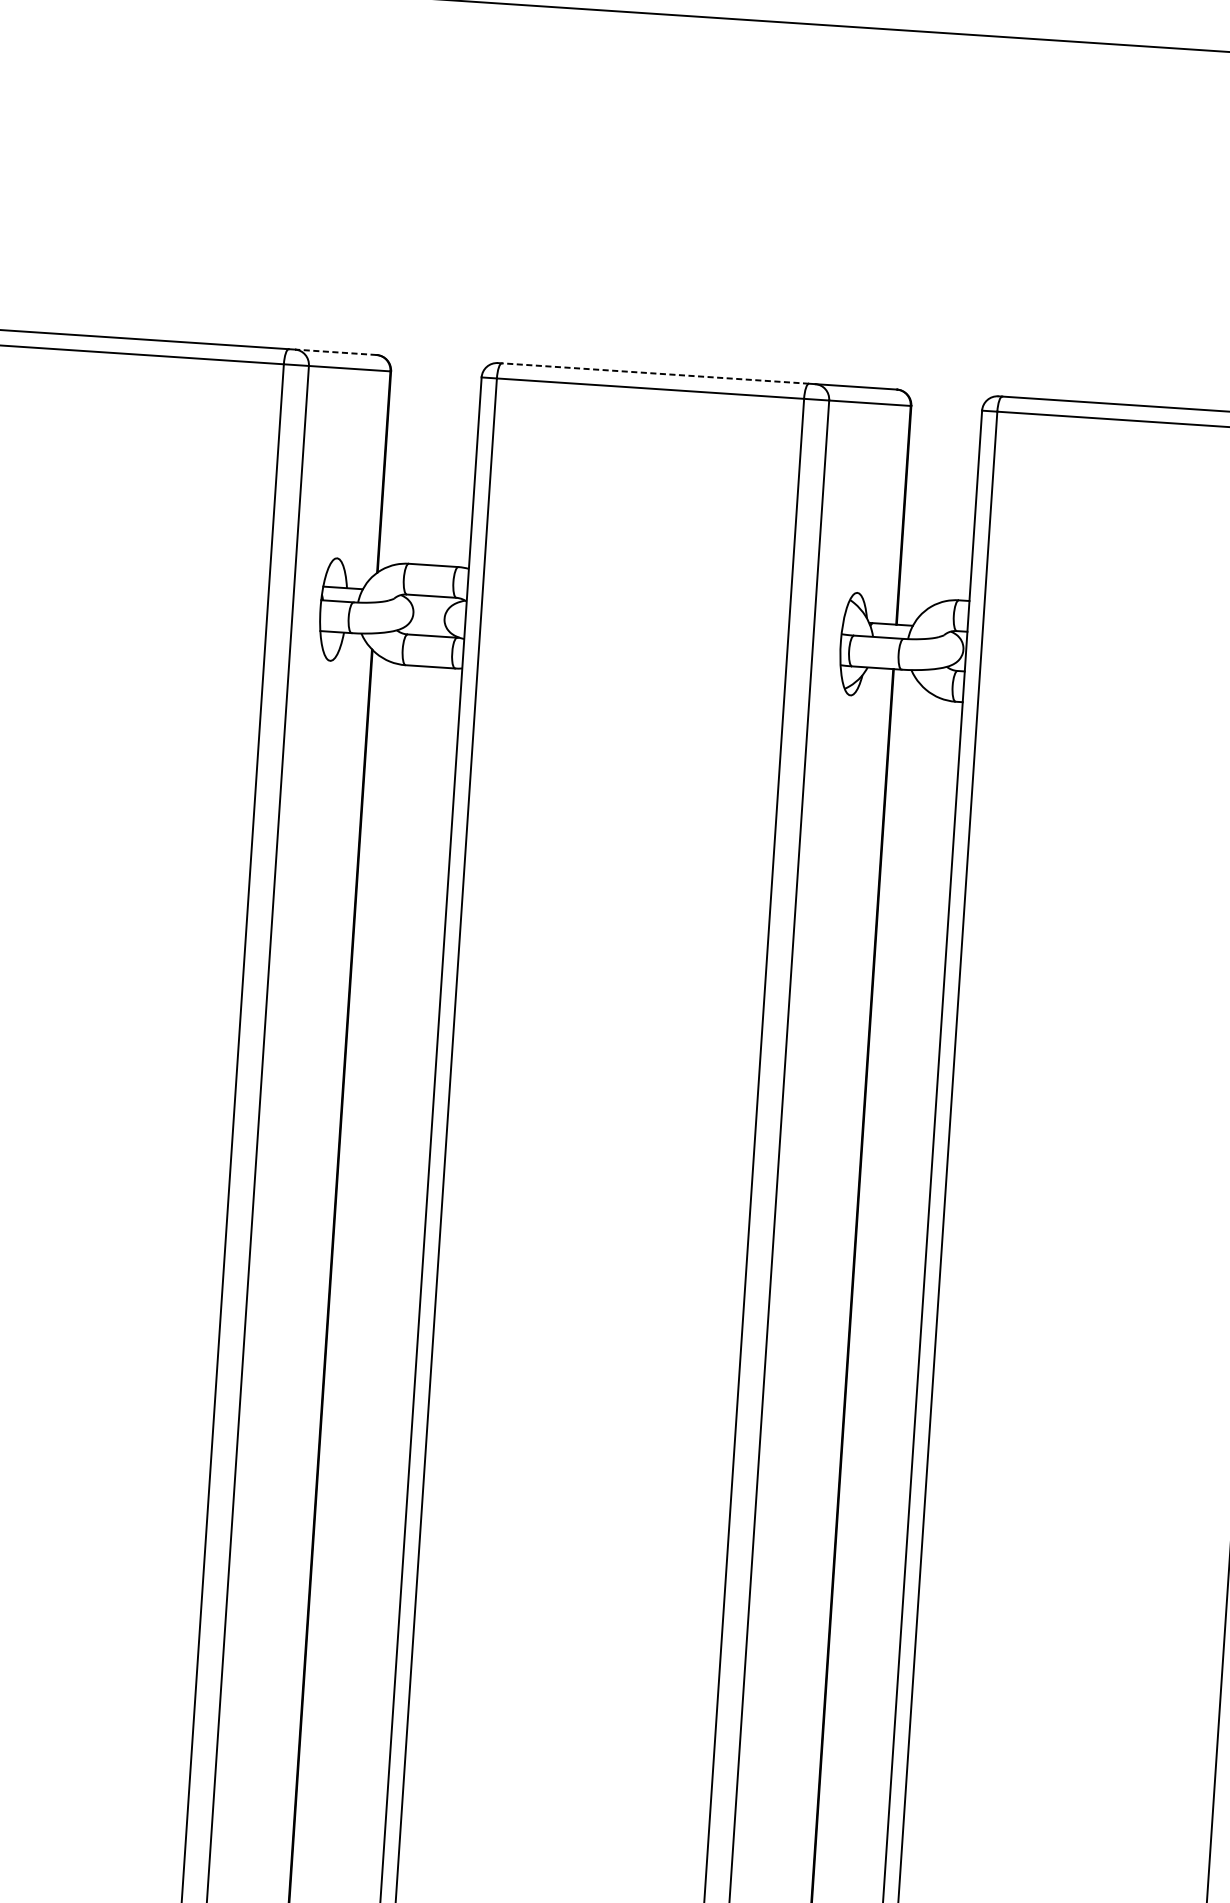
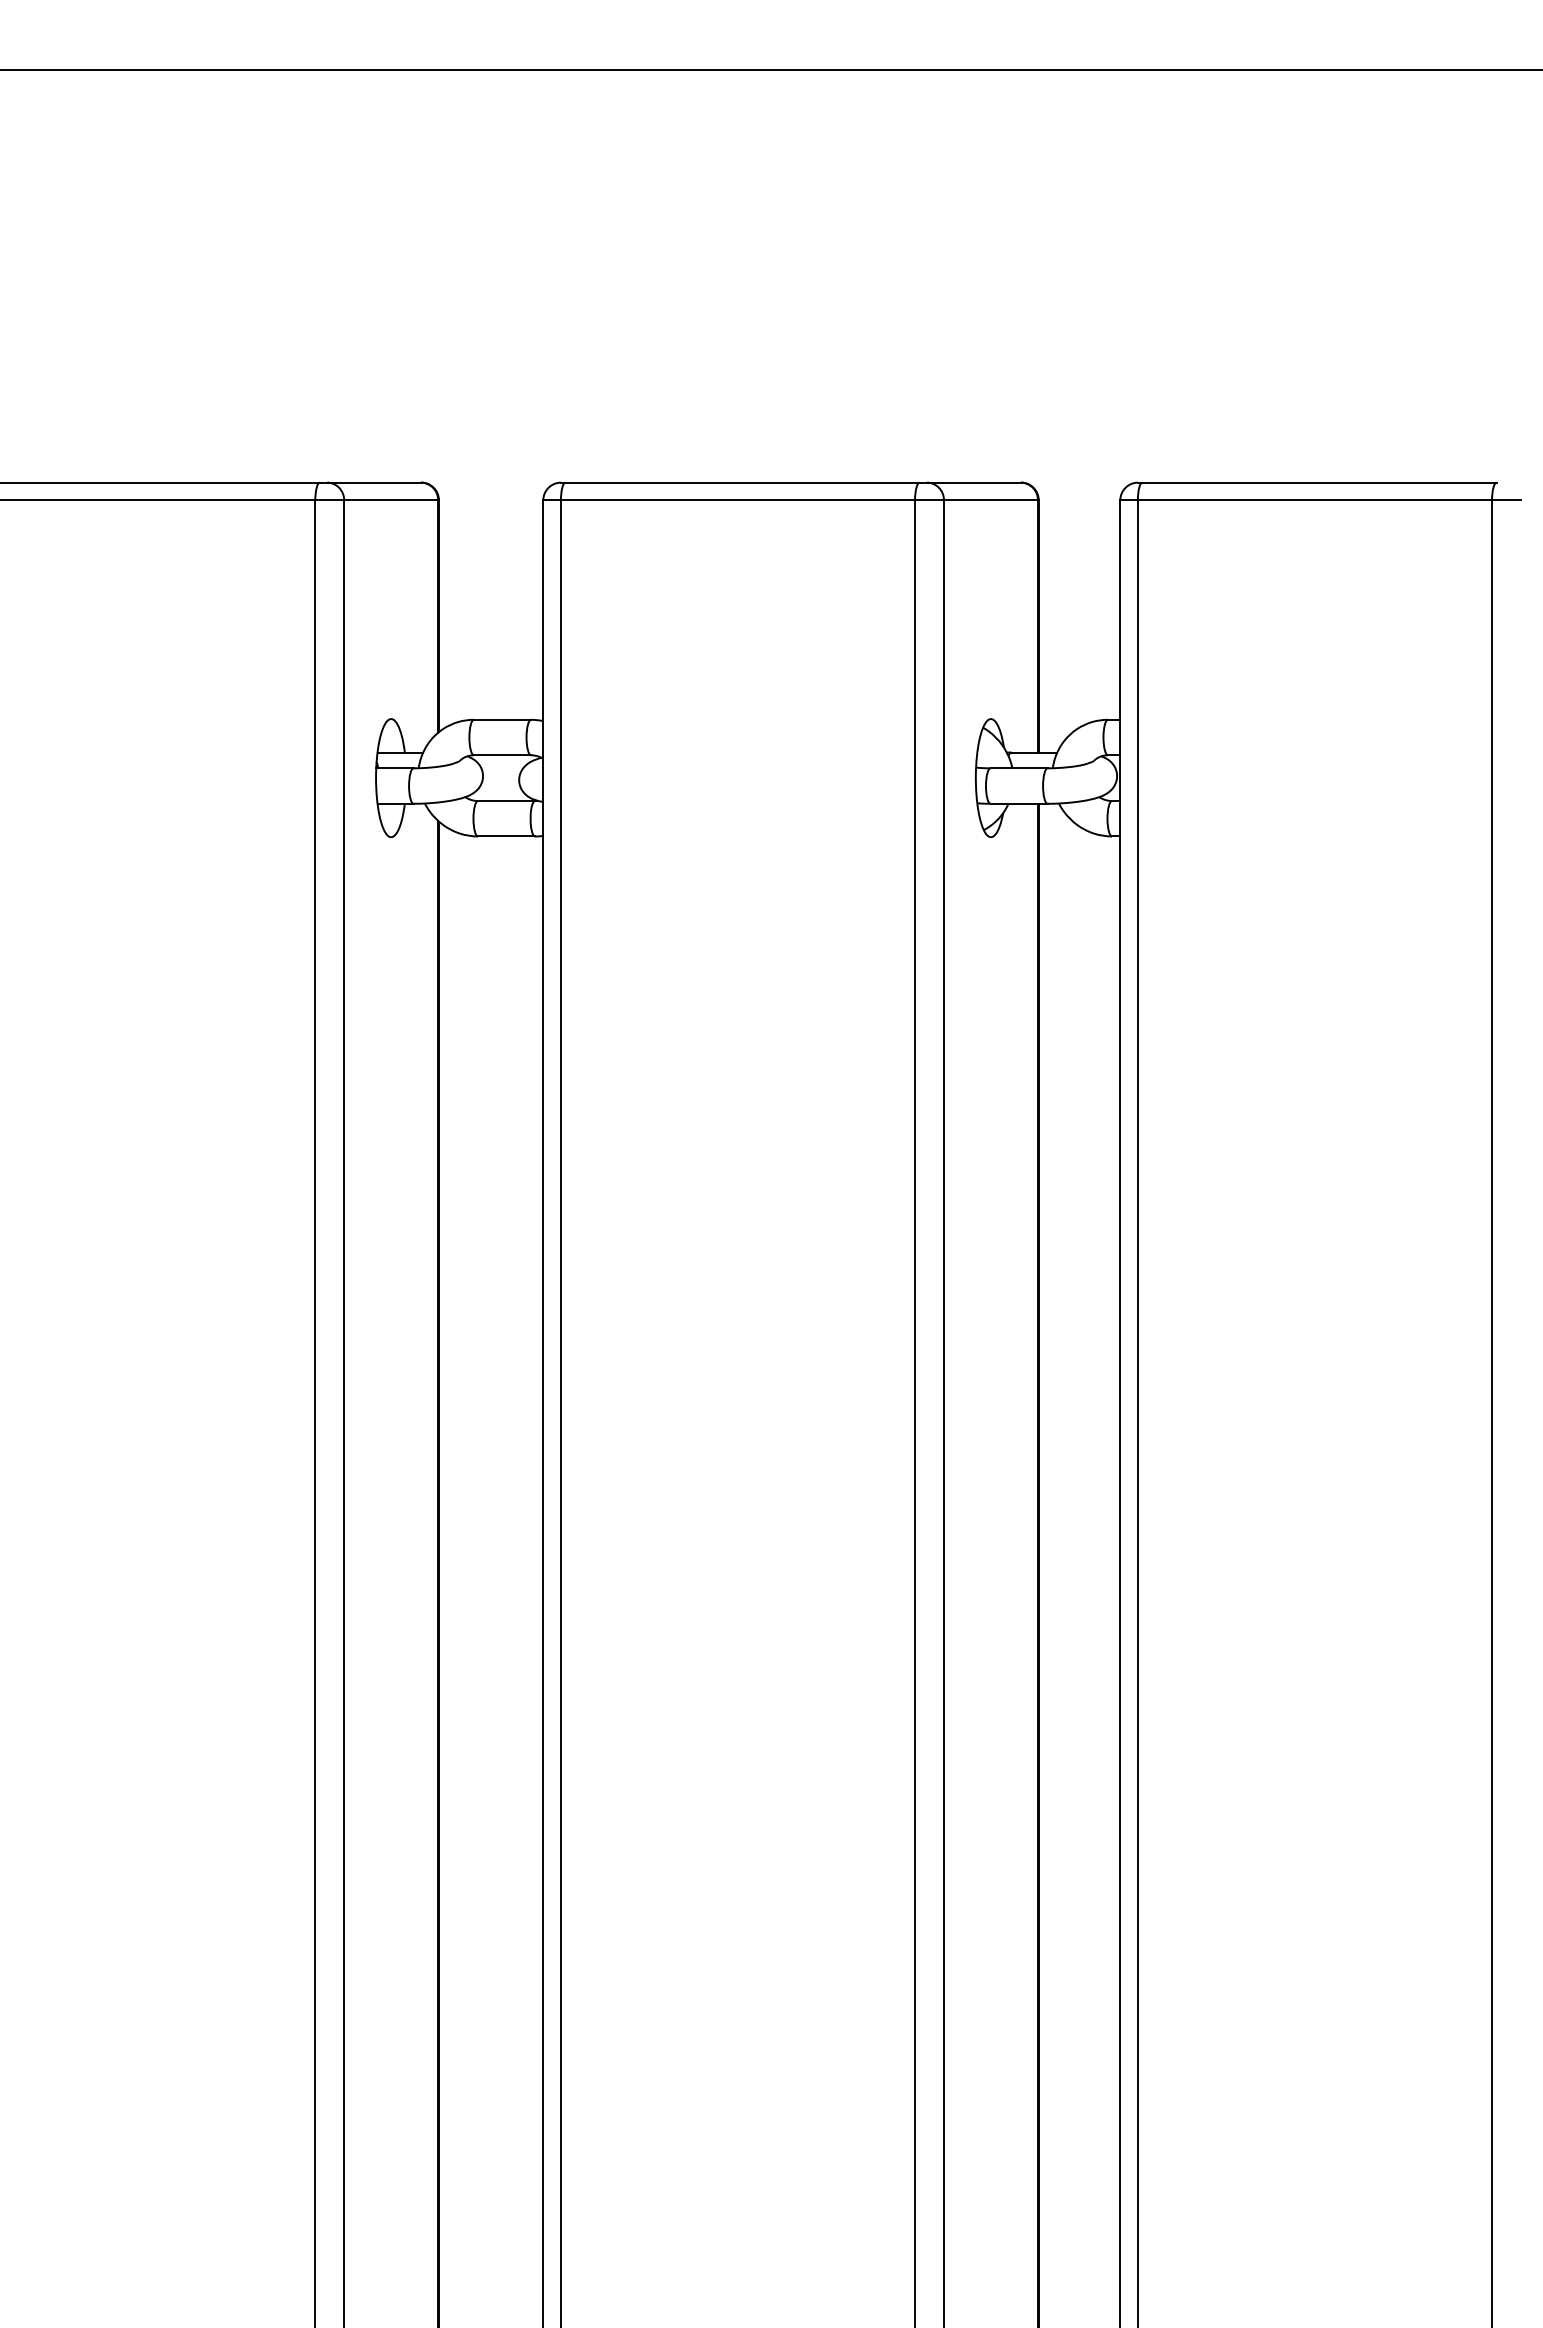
line: (336, 352) -> (374, 482), dashed -> solid
line: (655, 373) -> (742, 482), dashed -> solid

